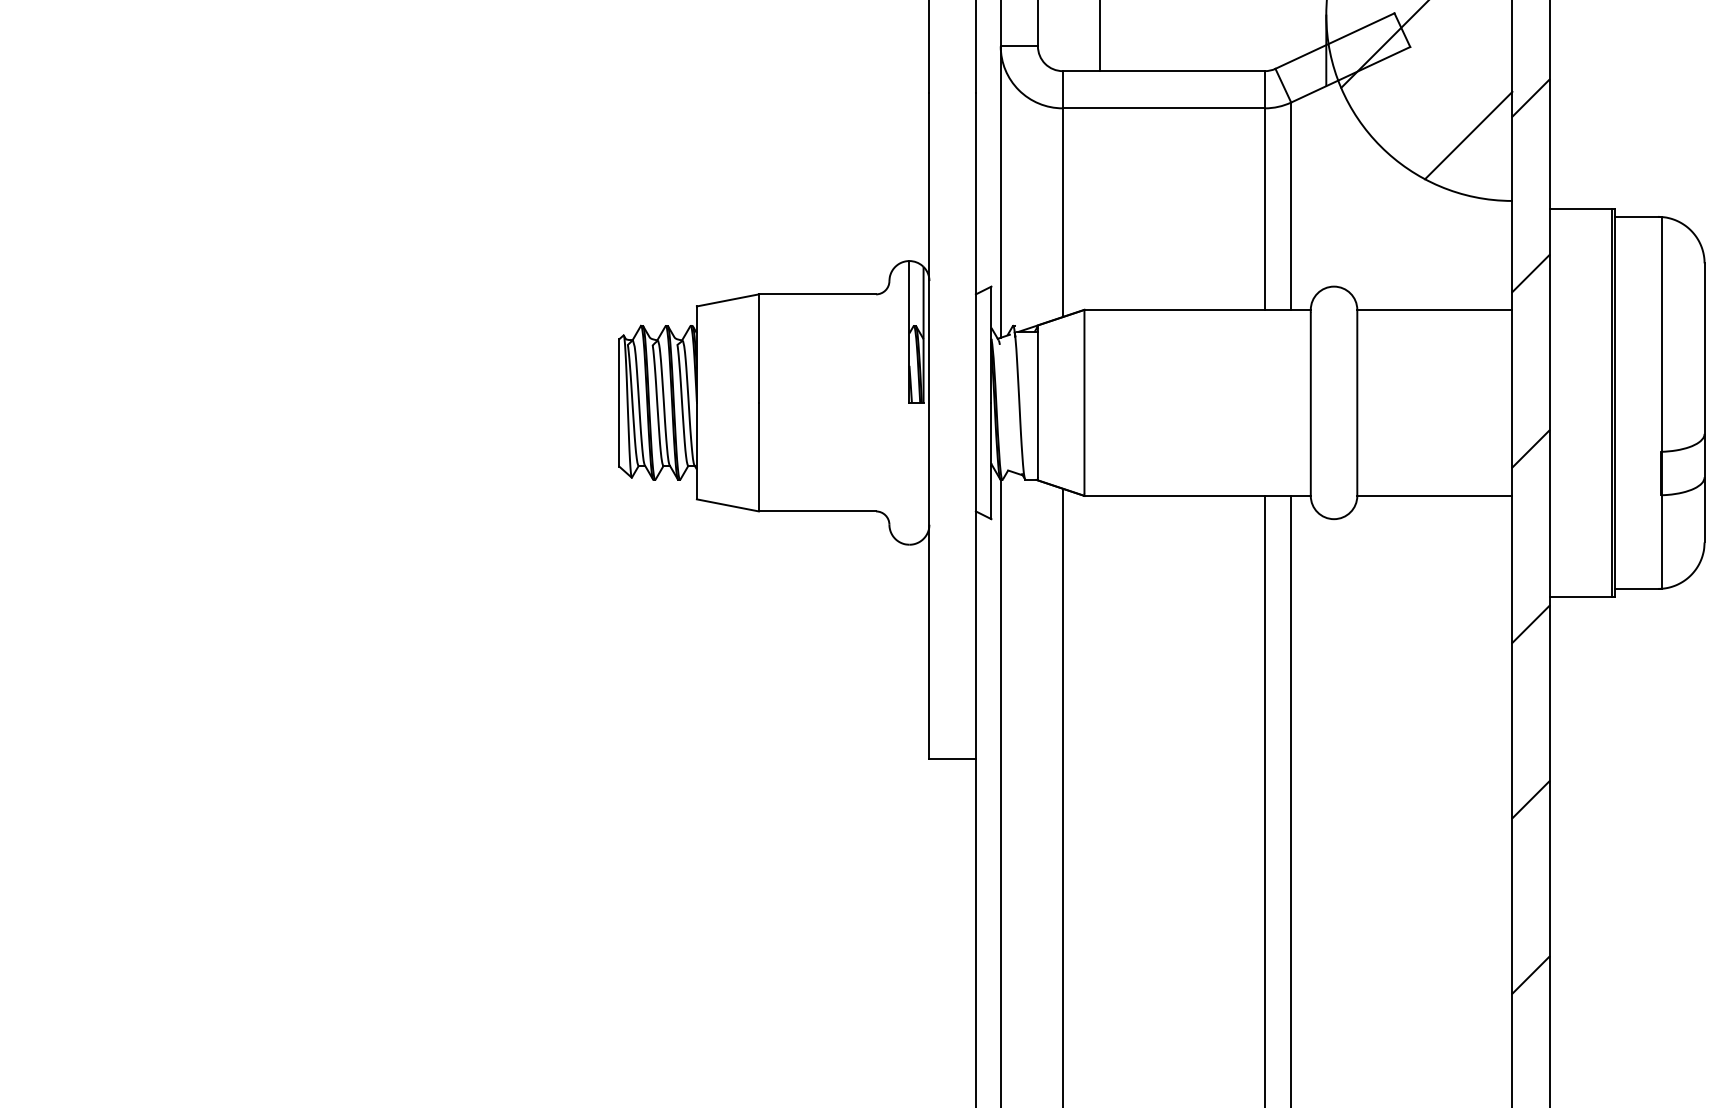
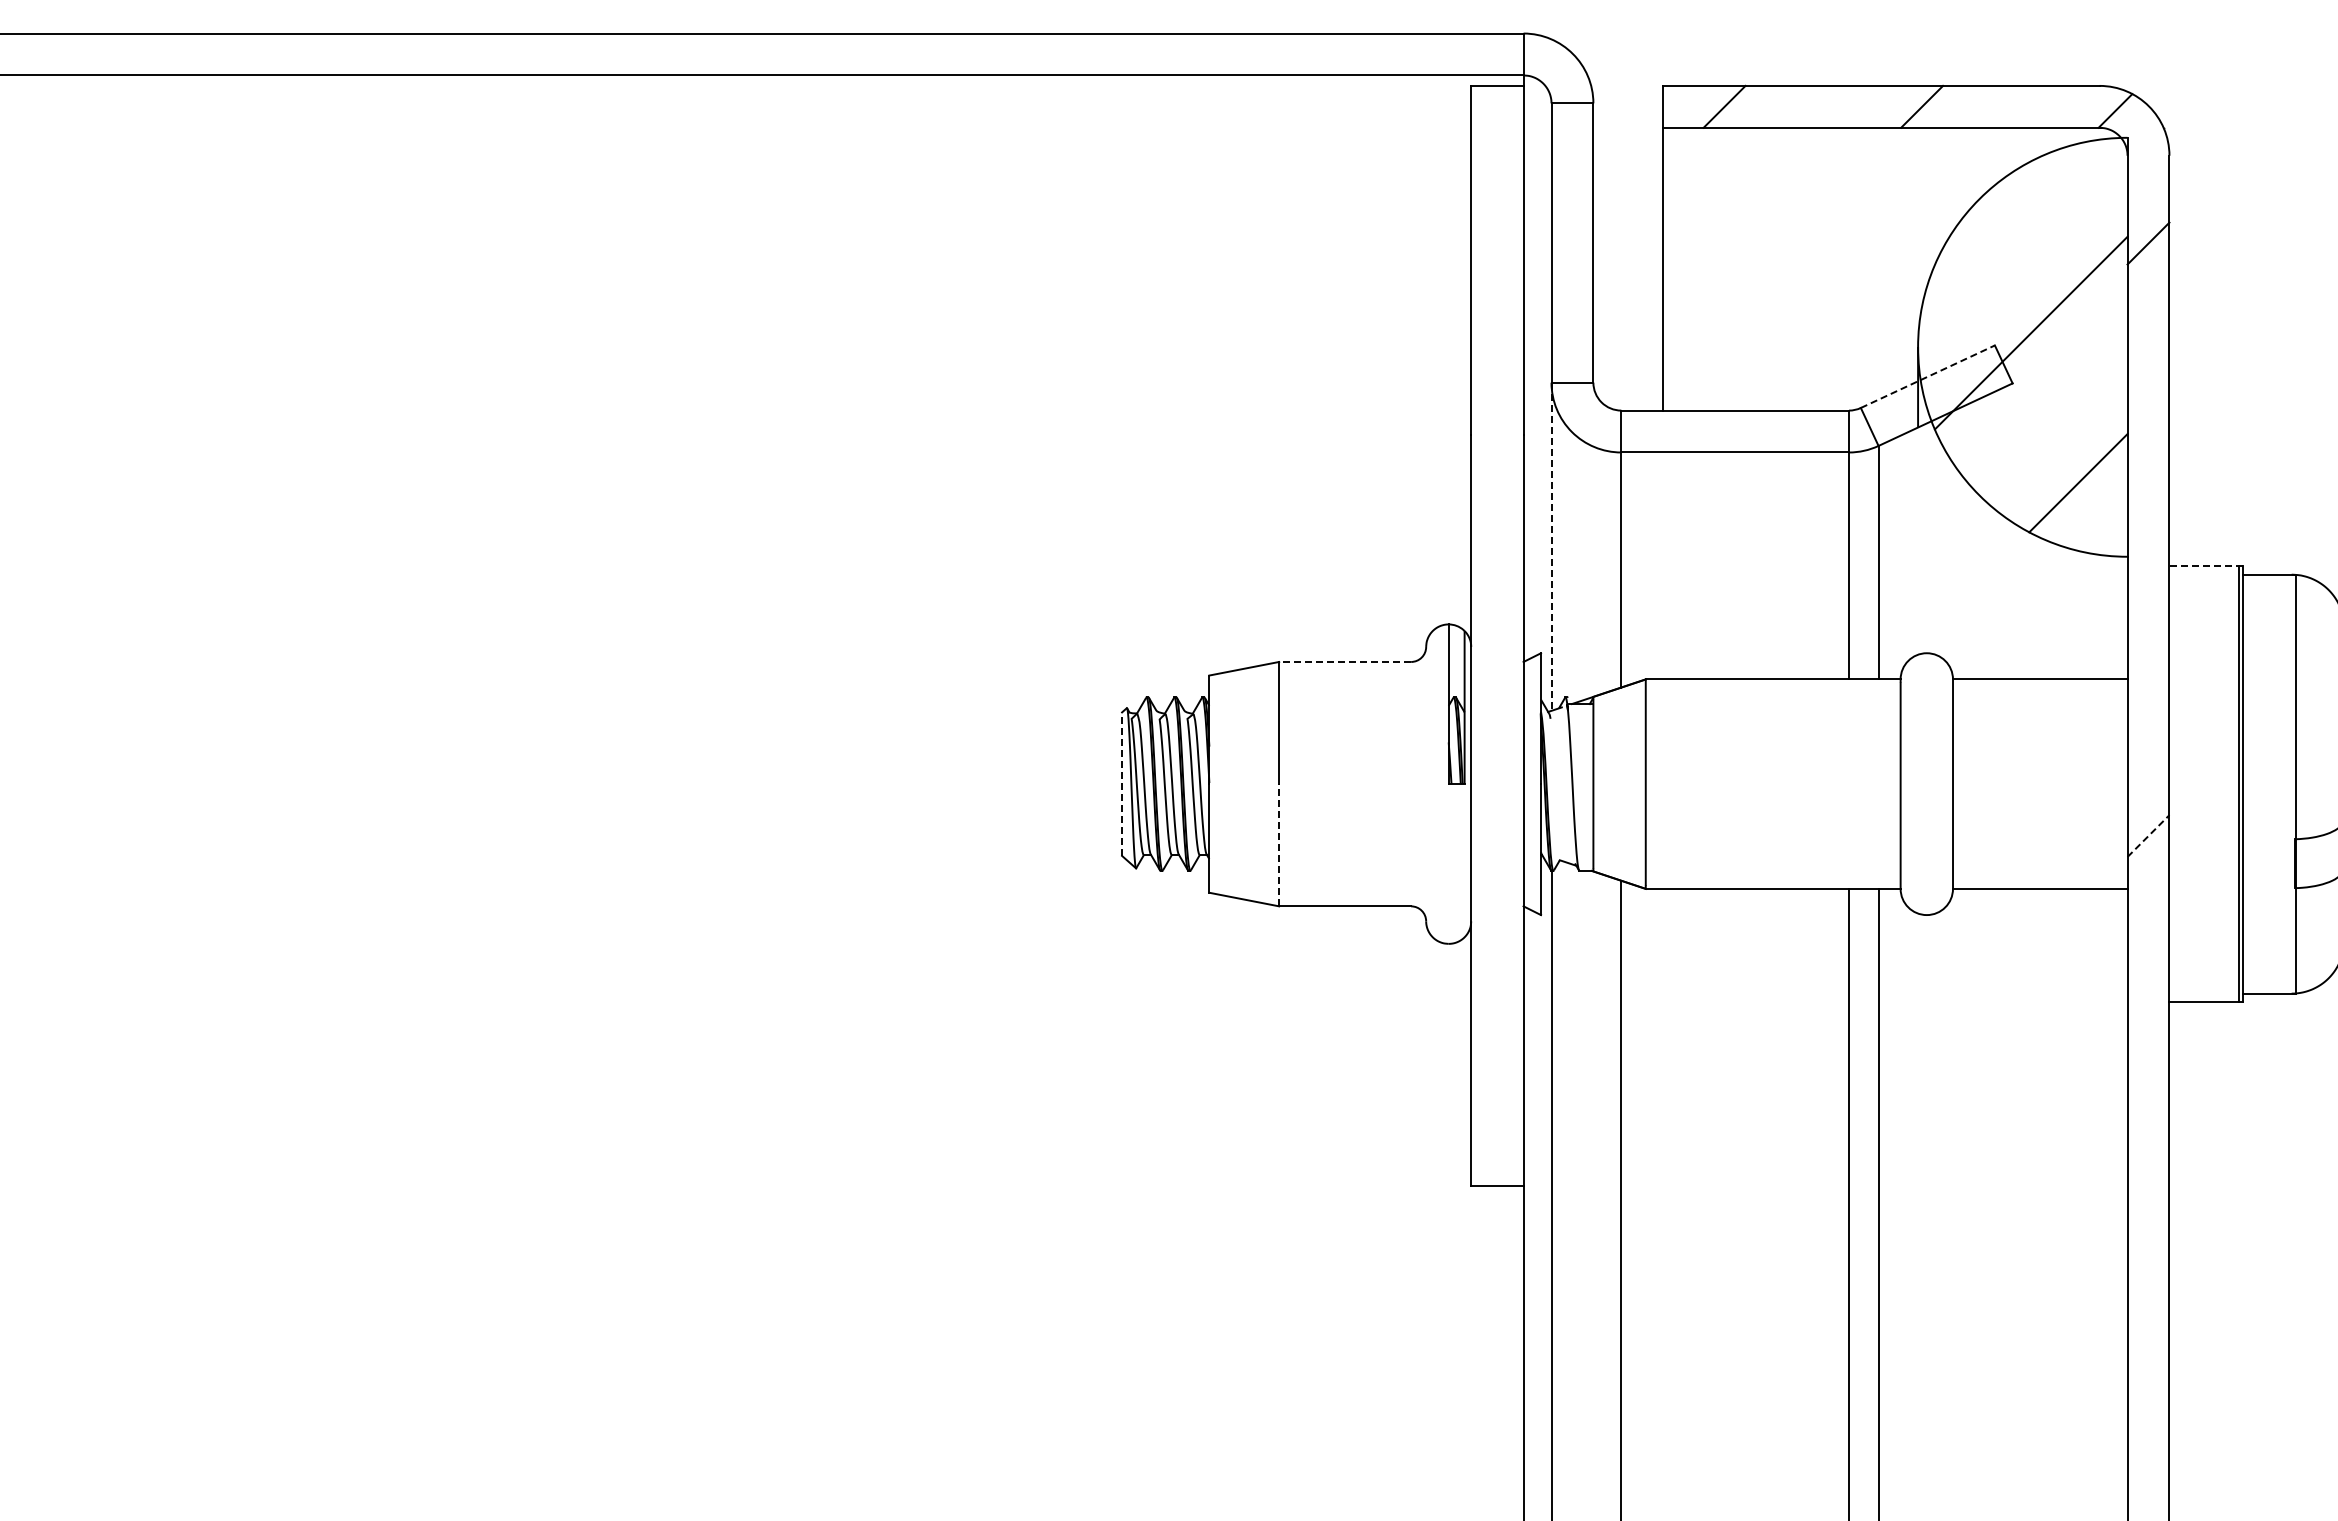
line: (1334, 40) -> (1927, 376), solid -> dashed
line: (1530, 98) -> (2148, 441), removed
line: (1000, 192) -> (1551, 547), solid -> dashed
line: (1582, 208) -> (2206, 565), solid -> dashed
line: (1530, 273) -> (2148, 638), removed
line: (817, 293) -> (1345, 661), solid -> dashed
line: (619, 403) -> (1122, 784), solid -> dashed
line: (1530, 449) -> (2148, 836), solid -> dashed
line: (759, 456) -> (1279, 844), solid -> dashed
line: (1530, 624) -> (2148, 1033), removed
line: (1530, 800) -> (2148, 1231), removed
line: (1530, 975) -> (2148, 1428), removed

